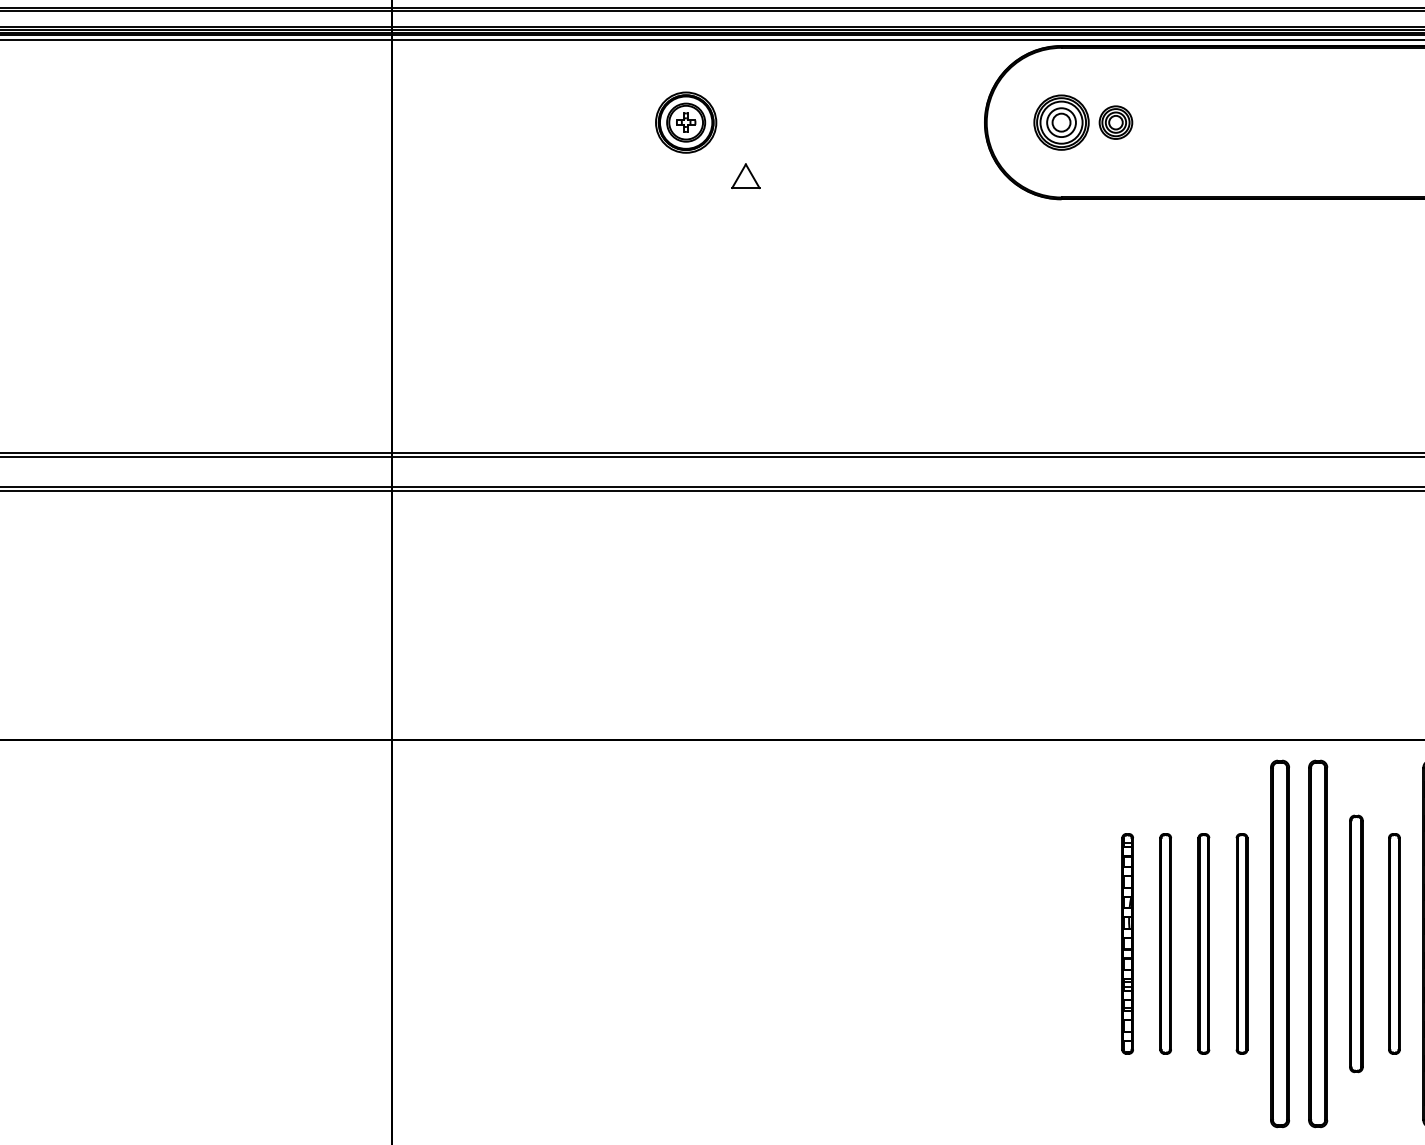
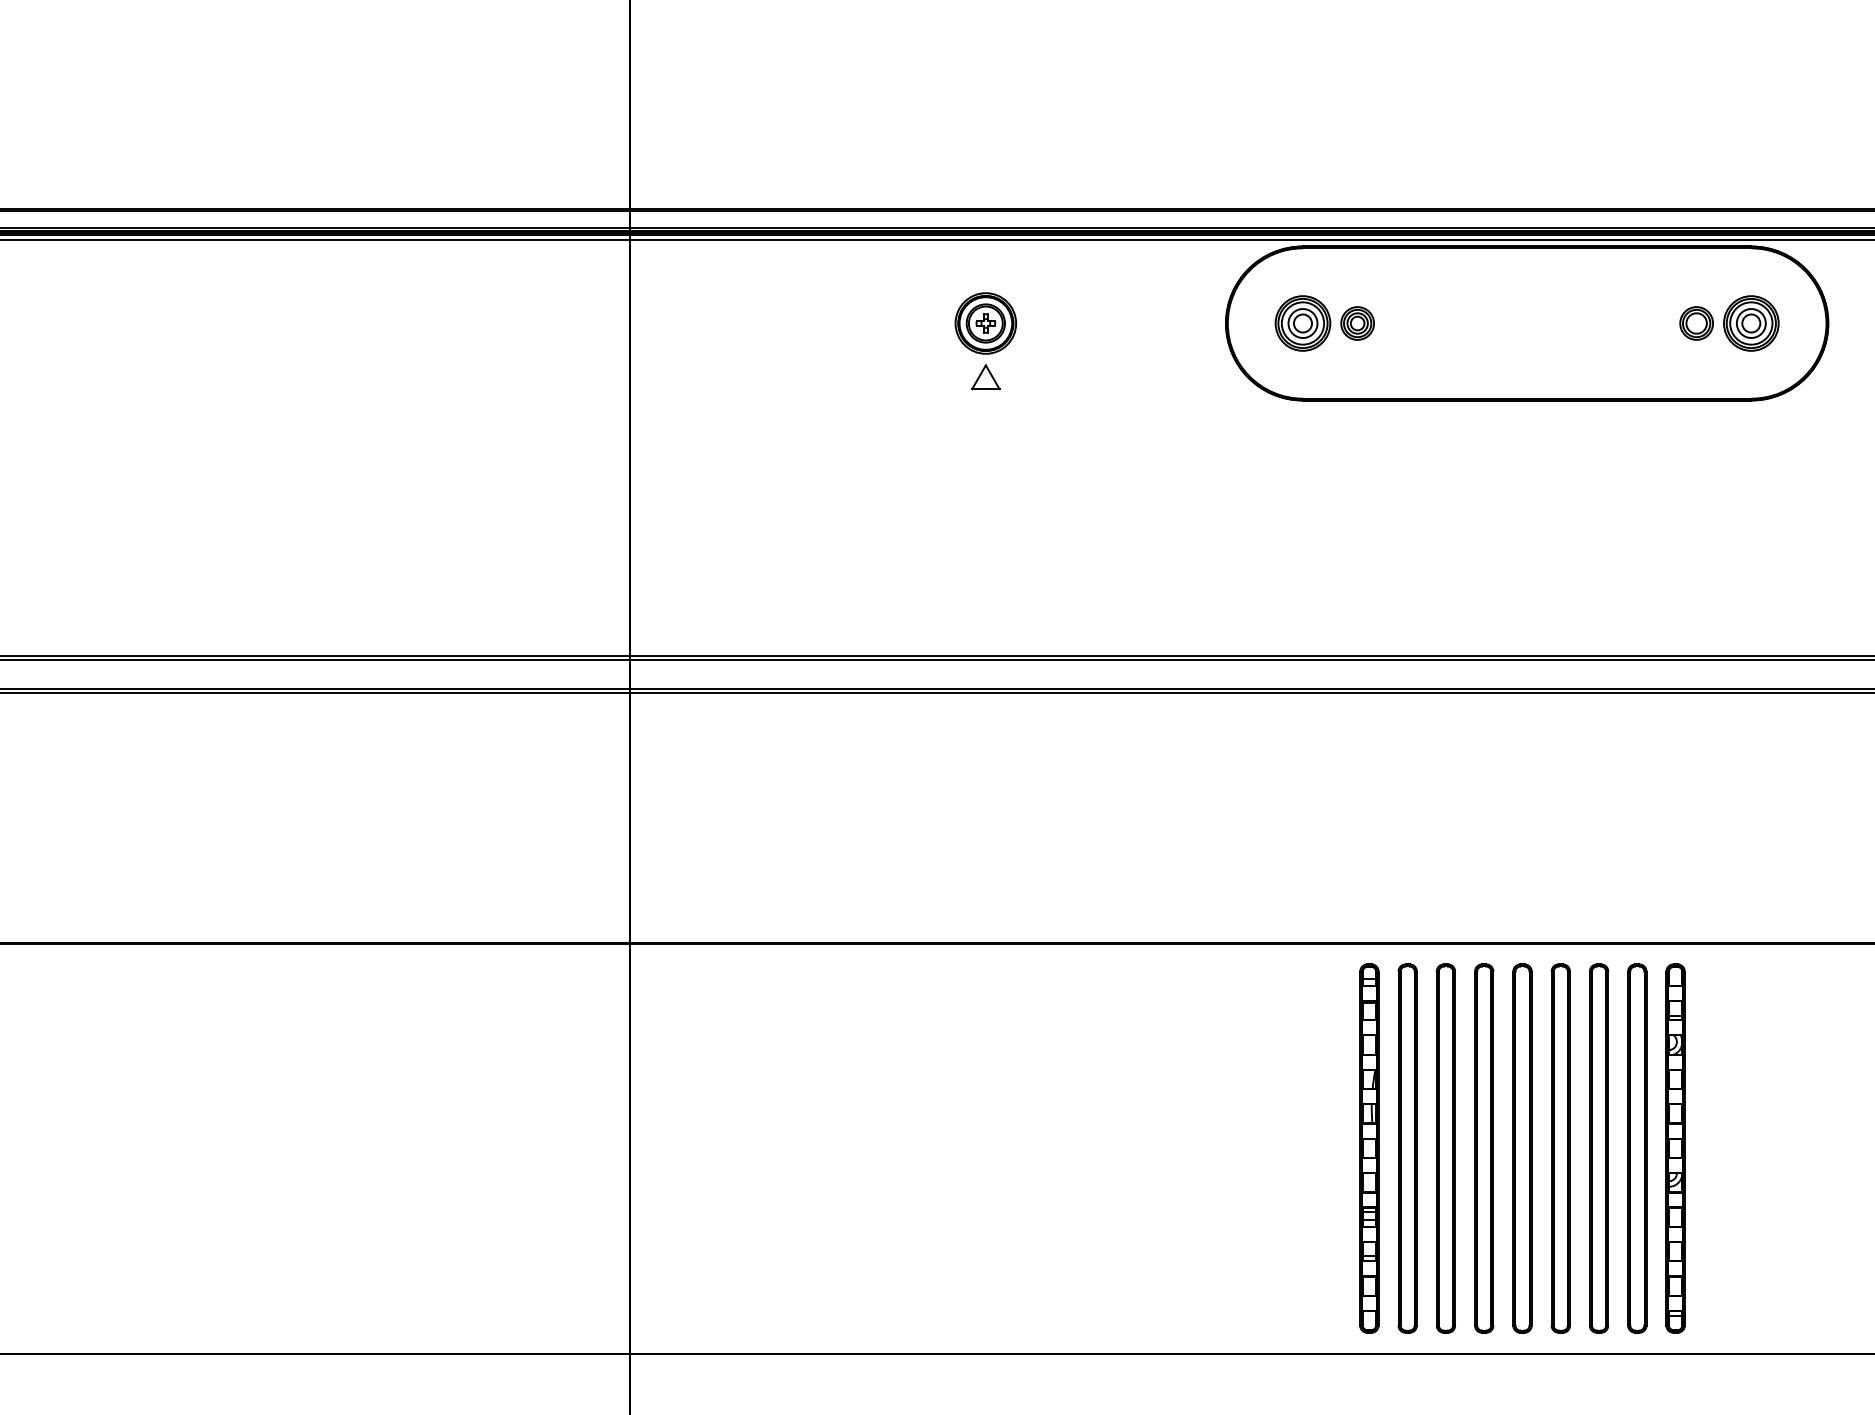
part: (685, 122) -> (985, 323), moved
part: (1127, 943) -> (1369, 1148), size x1.67
part: (1165, 943) -> (1407, 1148), size x1.67
part: (1203, 943) -> (1445, 1148), size x1.67
part: (1242, 943) -> (1484, 1148), size x1.67
part: (1356, 943) -> (1599, 1148), size x1.43
part: (1394, 943) -> (1637, 1148), size x1.67

